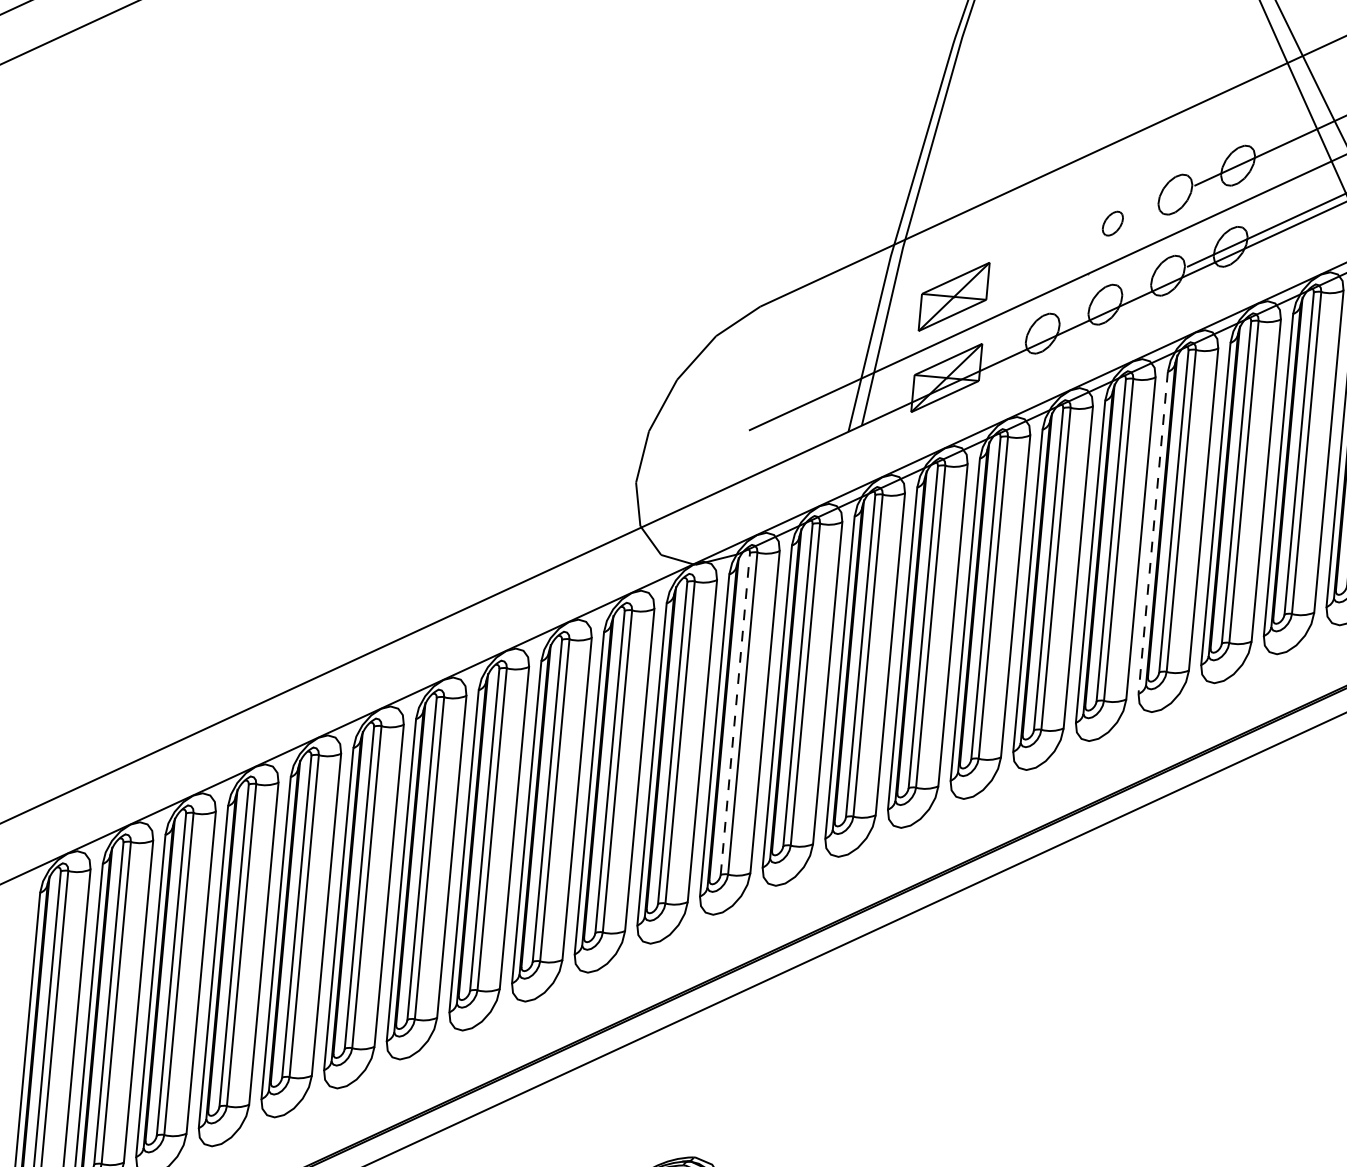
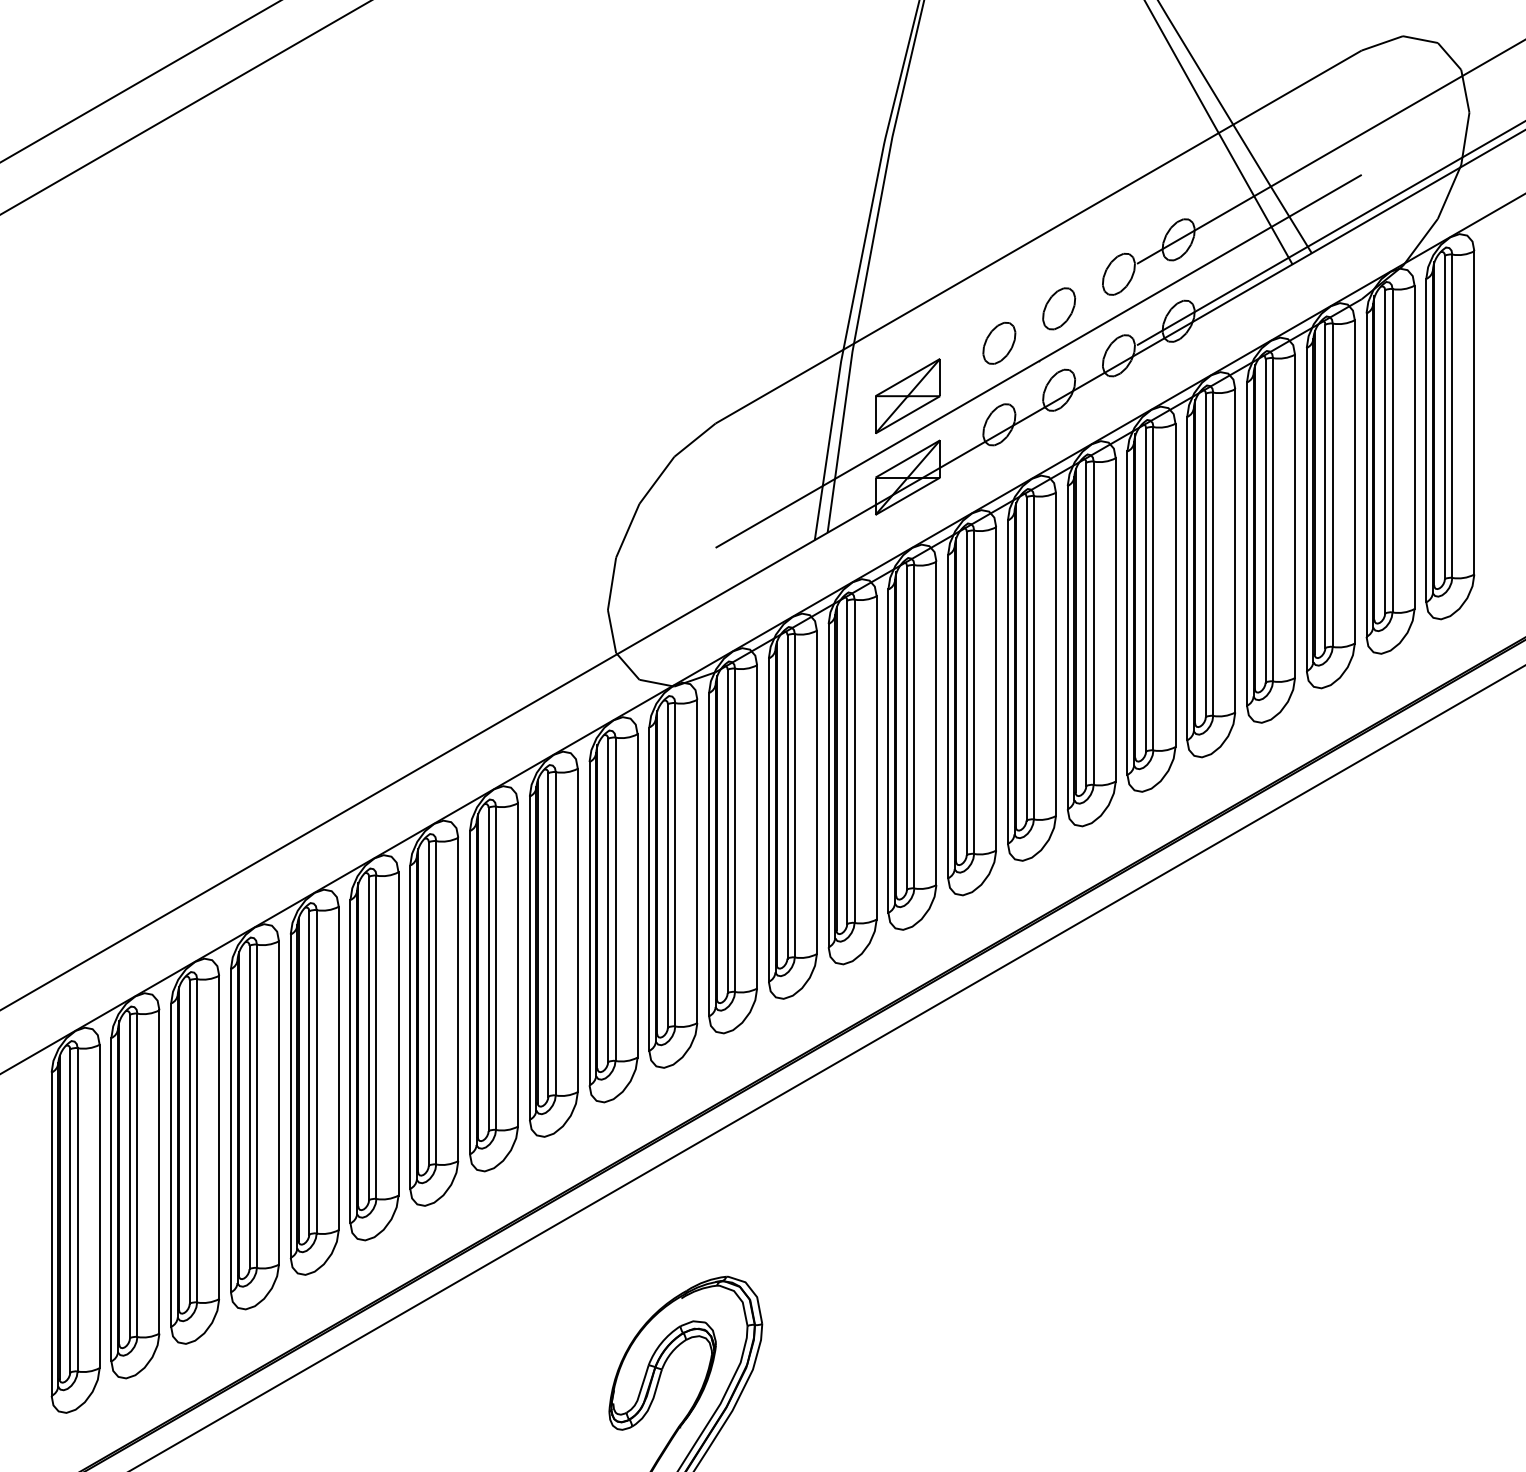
part: (1113, 223) -> (1059, 308), size x1.67
part: (1050, 251) -> (999, 342), added
line: (1153, 533) -> (1127, 613), dashed -> solid
line: (735, 714) -> (727, 831), dashed -> solid

